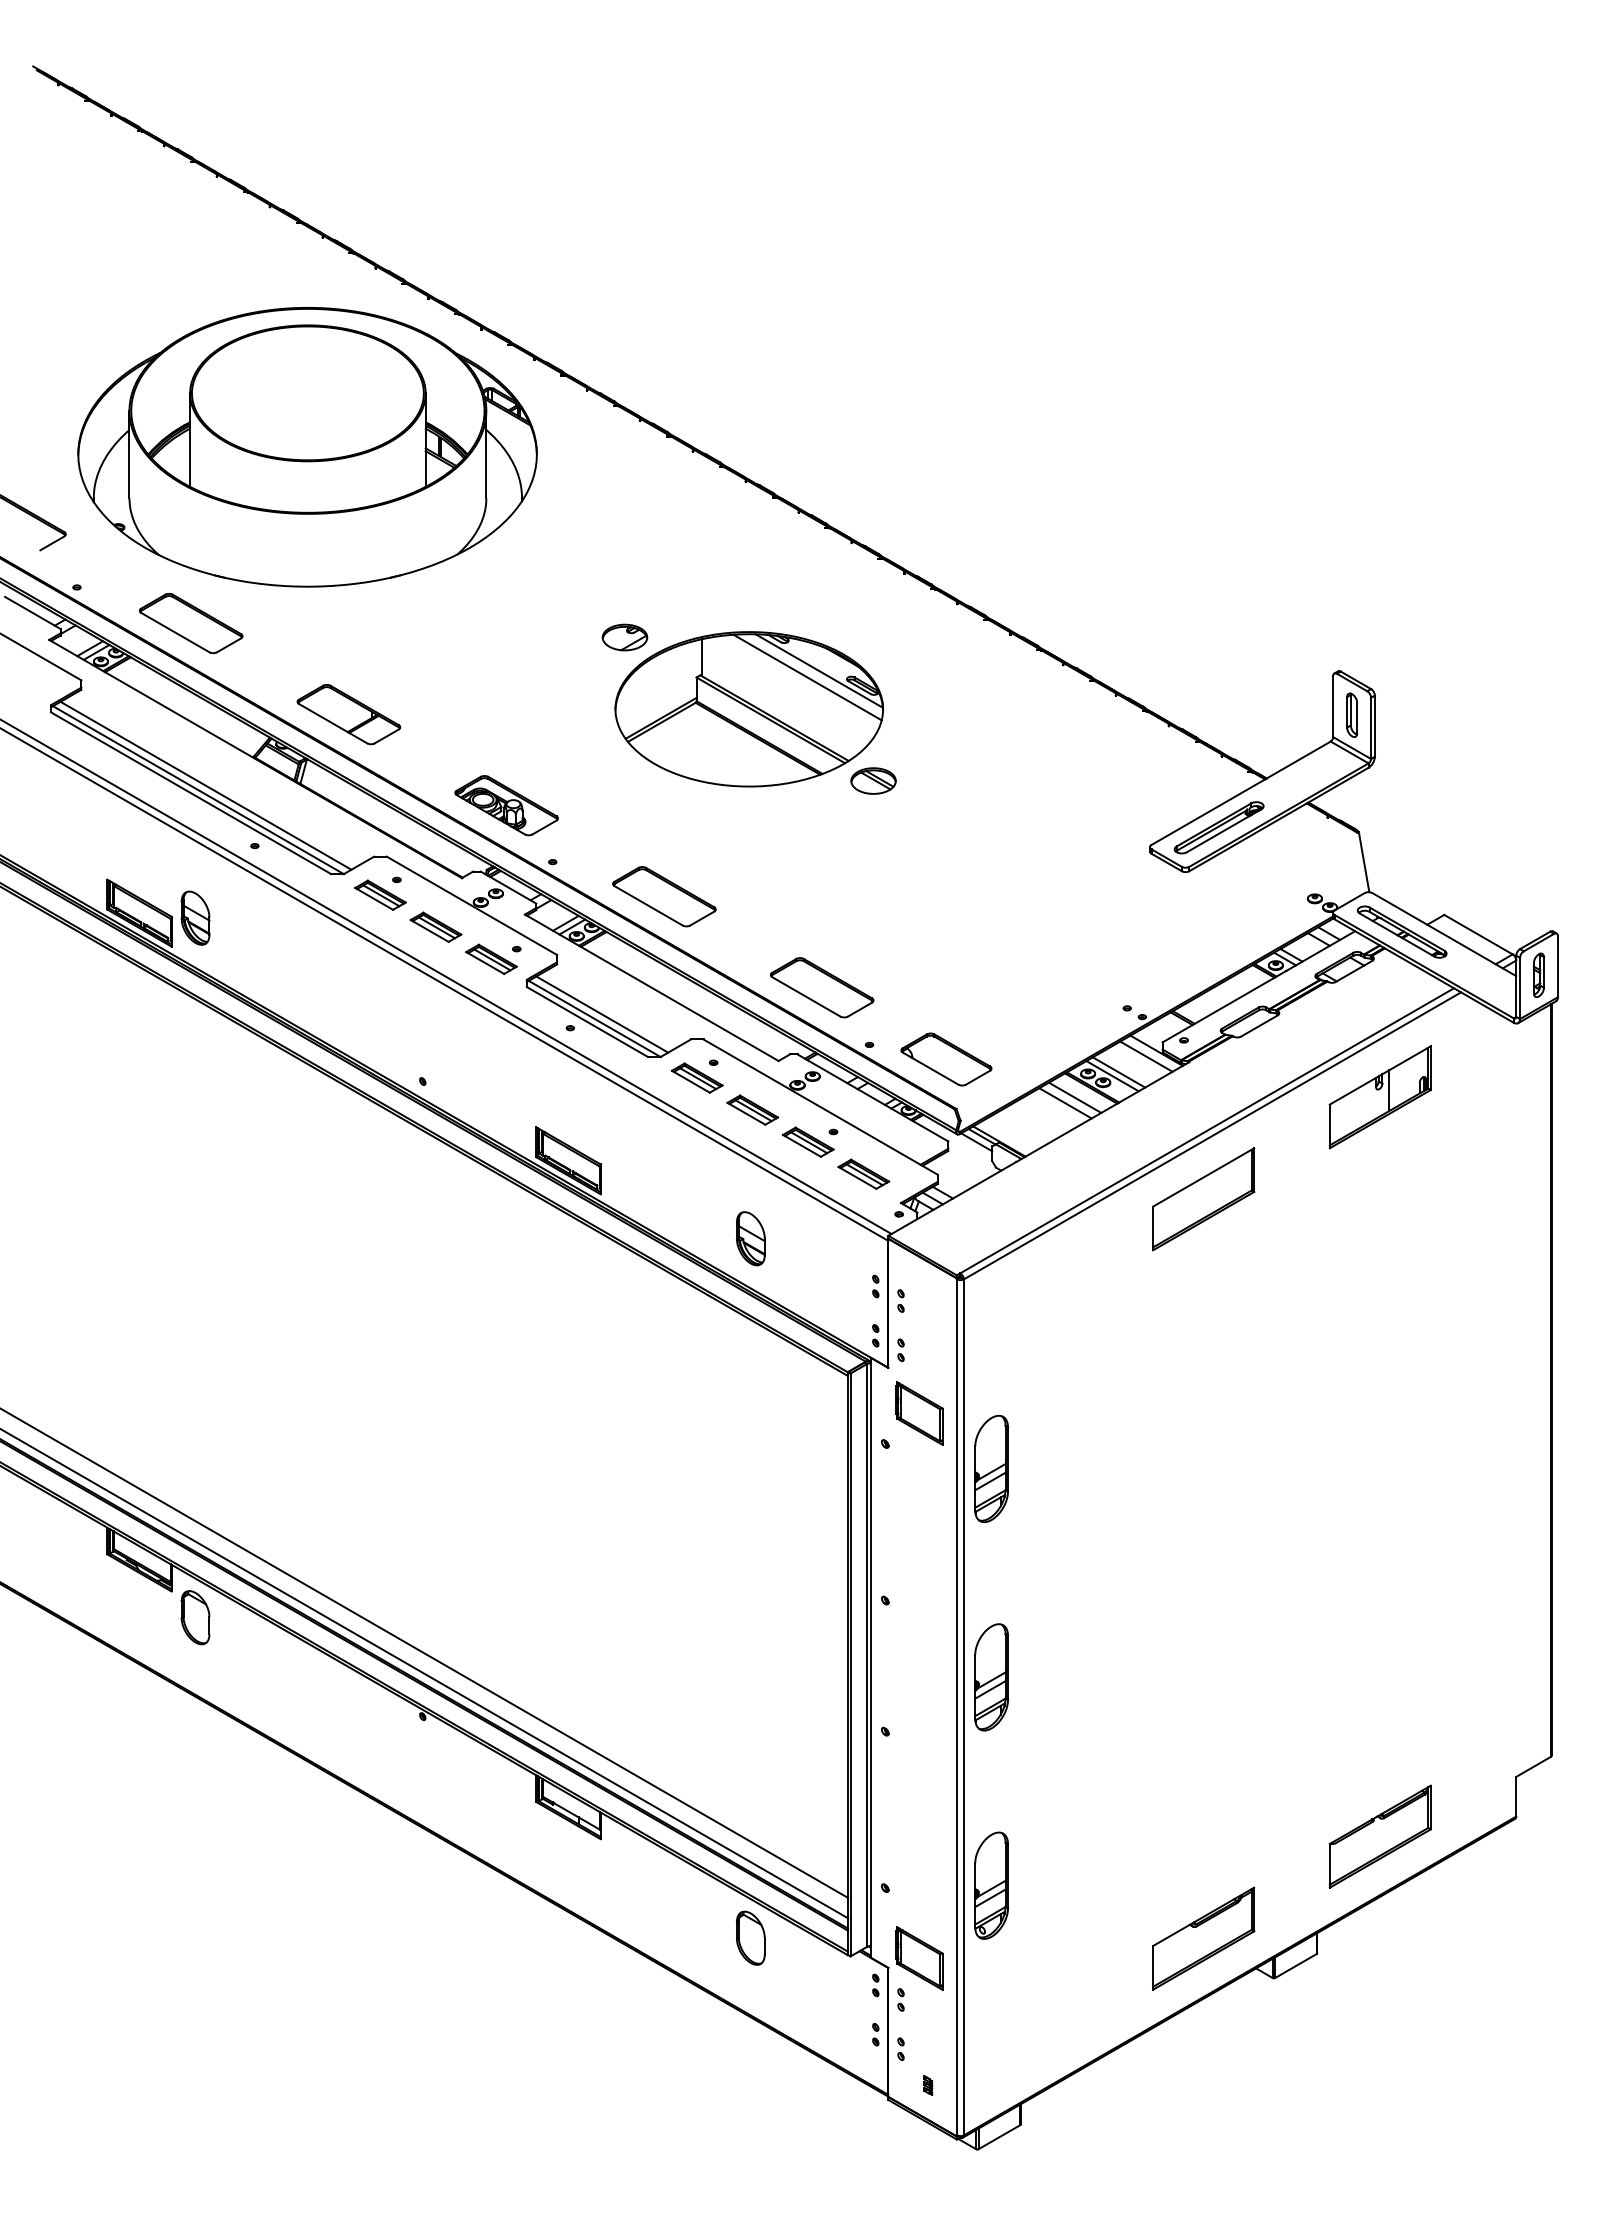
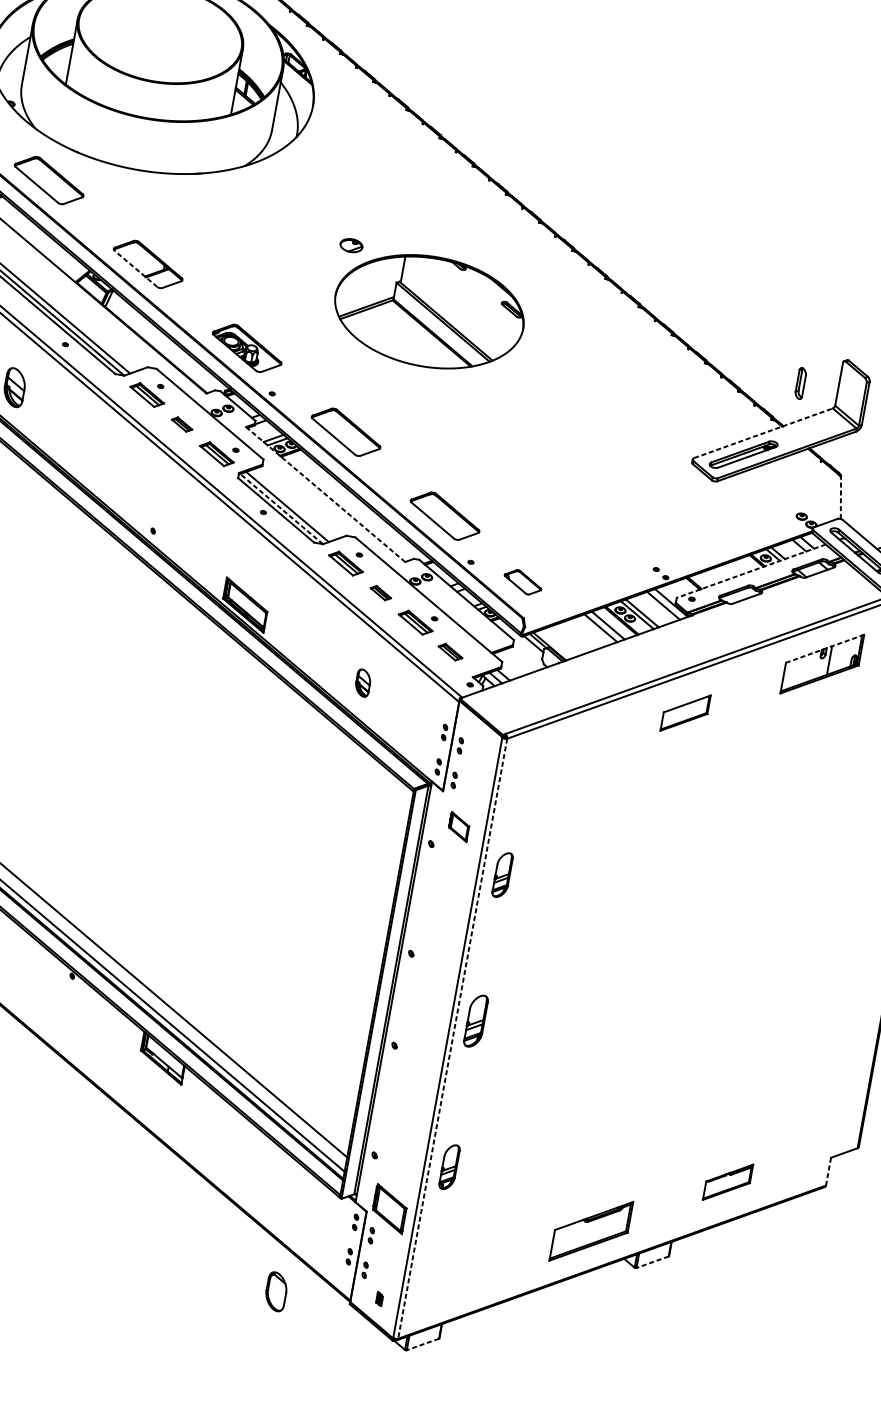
part: (624, 637) -> (351, 245), size x0.7
line: (818, 670) -> (482, 293), removed
line: (807, 677) -> (474, 296), removed
part: (1351, 714) -> (800, 382), moved
line: (332, 723) -> (135, 268), solid -> dashed
part: (873, 780) -> (507, 377), removed
line: (1241, 793) -> (763, 433), solid -> dashed
line: (1364, 862) -> (841, 497), solid -> dashed
part: (435, 926) -> (181, 424), size x0.6
line: (1258, 987) -> (750, 571), solid -> dashed
line: (652, 988) -> (326, 495), solid -> dashed
line: (594, 1018) -> (281, 508), solid -> dashed
part: (946, 1059) -> (523, 582), size x0.6
line: (1379, 1075) -> (824, 648), solid -> dashed
part: (752, 1109) -> (380, 592), size x0.6
part: (863, 1173) -> (450, 651), size x0.7
part: (1203, 1199) -> (685, 713), size x0.6
part: (750, 1238) -> (362, 682), size x0.7
part: (919, 1413) -> (459, 827), size x0.6
part: (991, 1468) -> (502, 874), size x0.6
part: (991, 1677) -> (475, 1021), size x0.7
line: (963, 1707) -> (452, 1038), solid -> dashed
line: (1516, 1796) -> (828, 1171), solid -> dashed
part: (1379, 1836) -> (727, 1182), size x0.6
part: (991, 1885) -> (449, 1167), size x0.6
part: (750, 1937) -> (276, 1291), moved
line: (1295, 1966) -> (652, 1262), solid -> dashed
line: (999, 2137) -> (422, 1344), solid -> dashed

